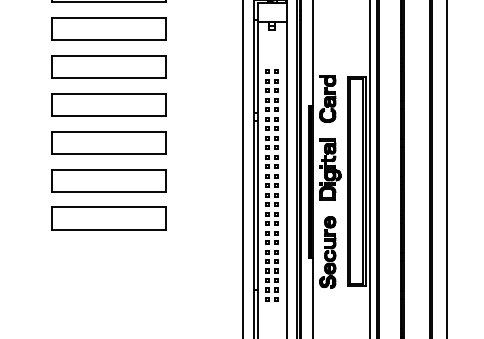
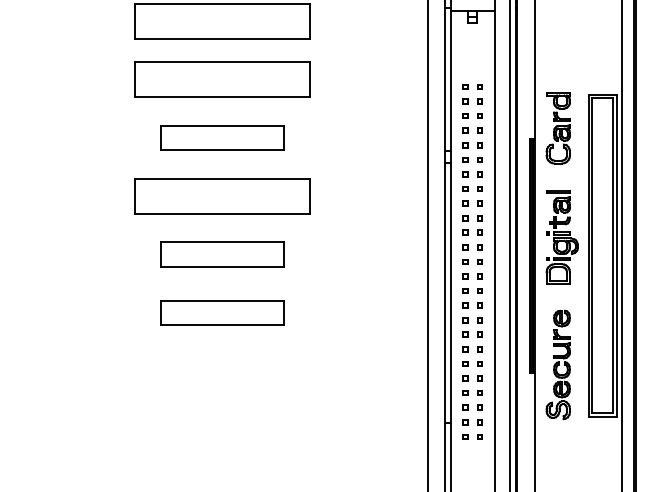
part: (108, 104) -> (221, 137), size x0.7
part: (108, 180) -> (221, 254), size x0.7
part: (108, 218) -> (221, 312), size x0.7

